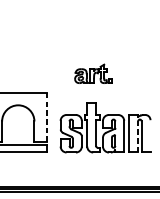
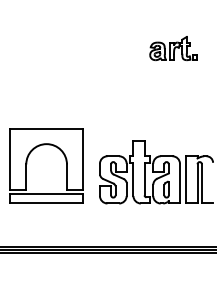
part: (93, 73) -> (173, 48), moved
line: (47, 117) -> (83, 159), dashed -> solid
line: (138, 136) -> (197, 183), dashed -> solid

